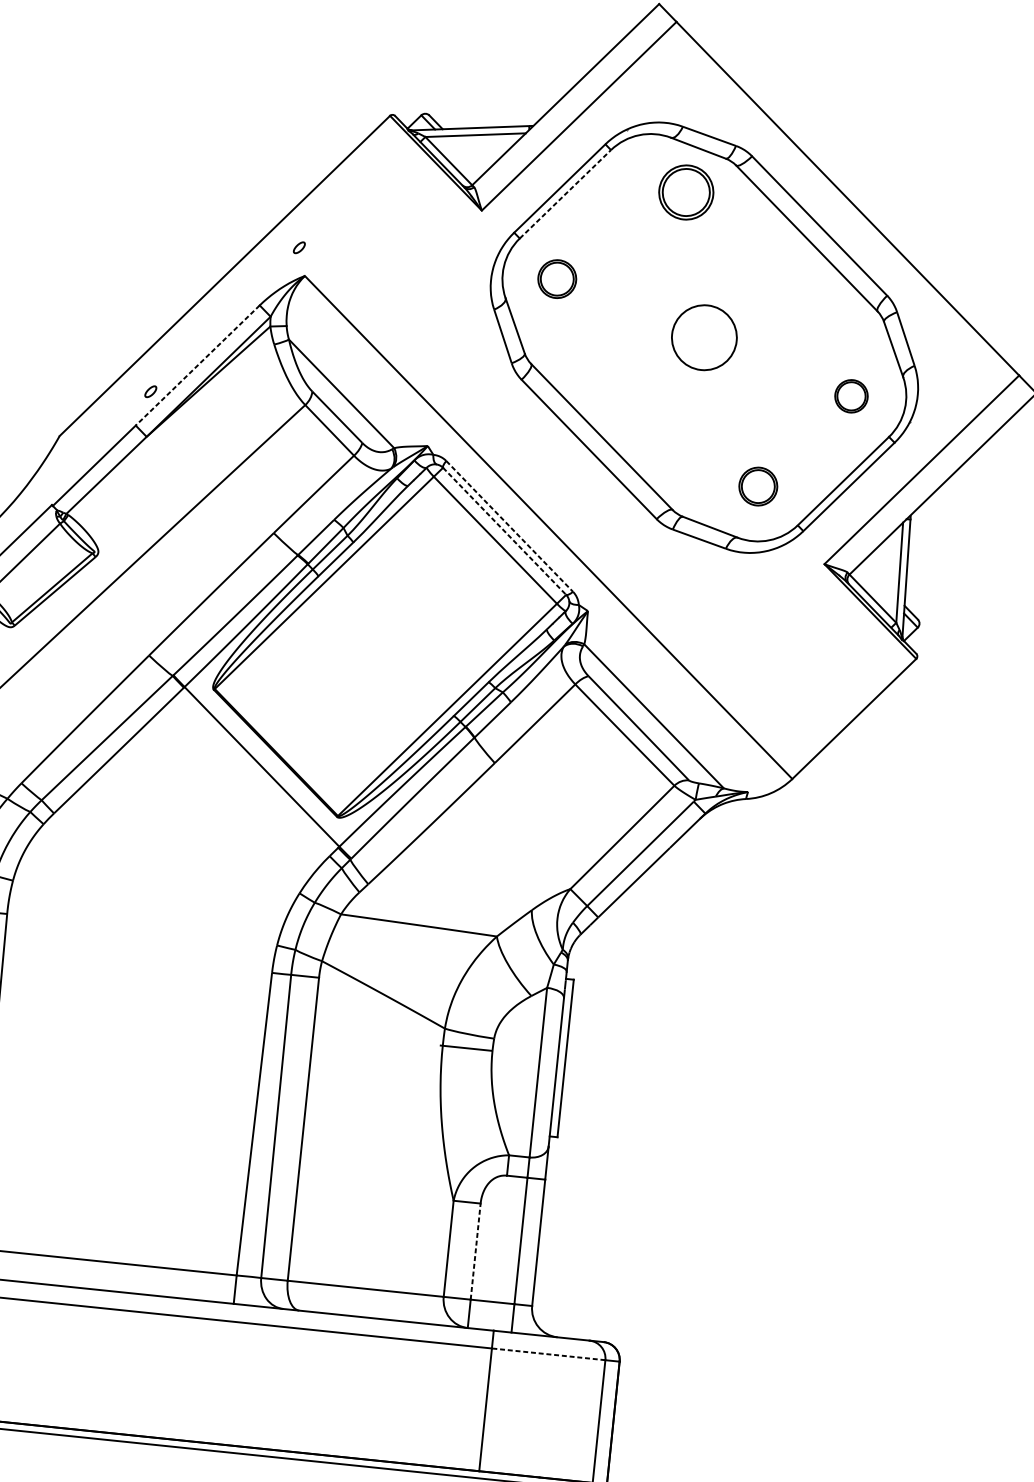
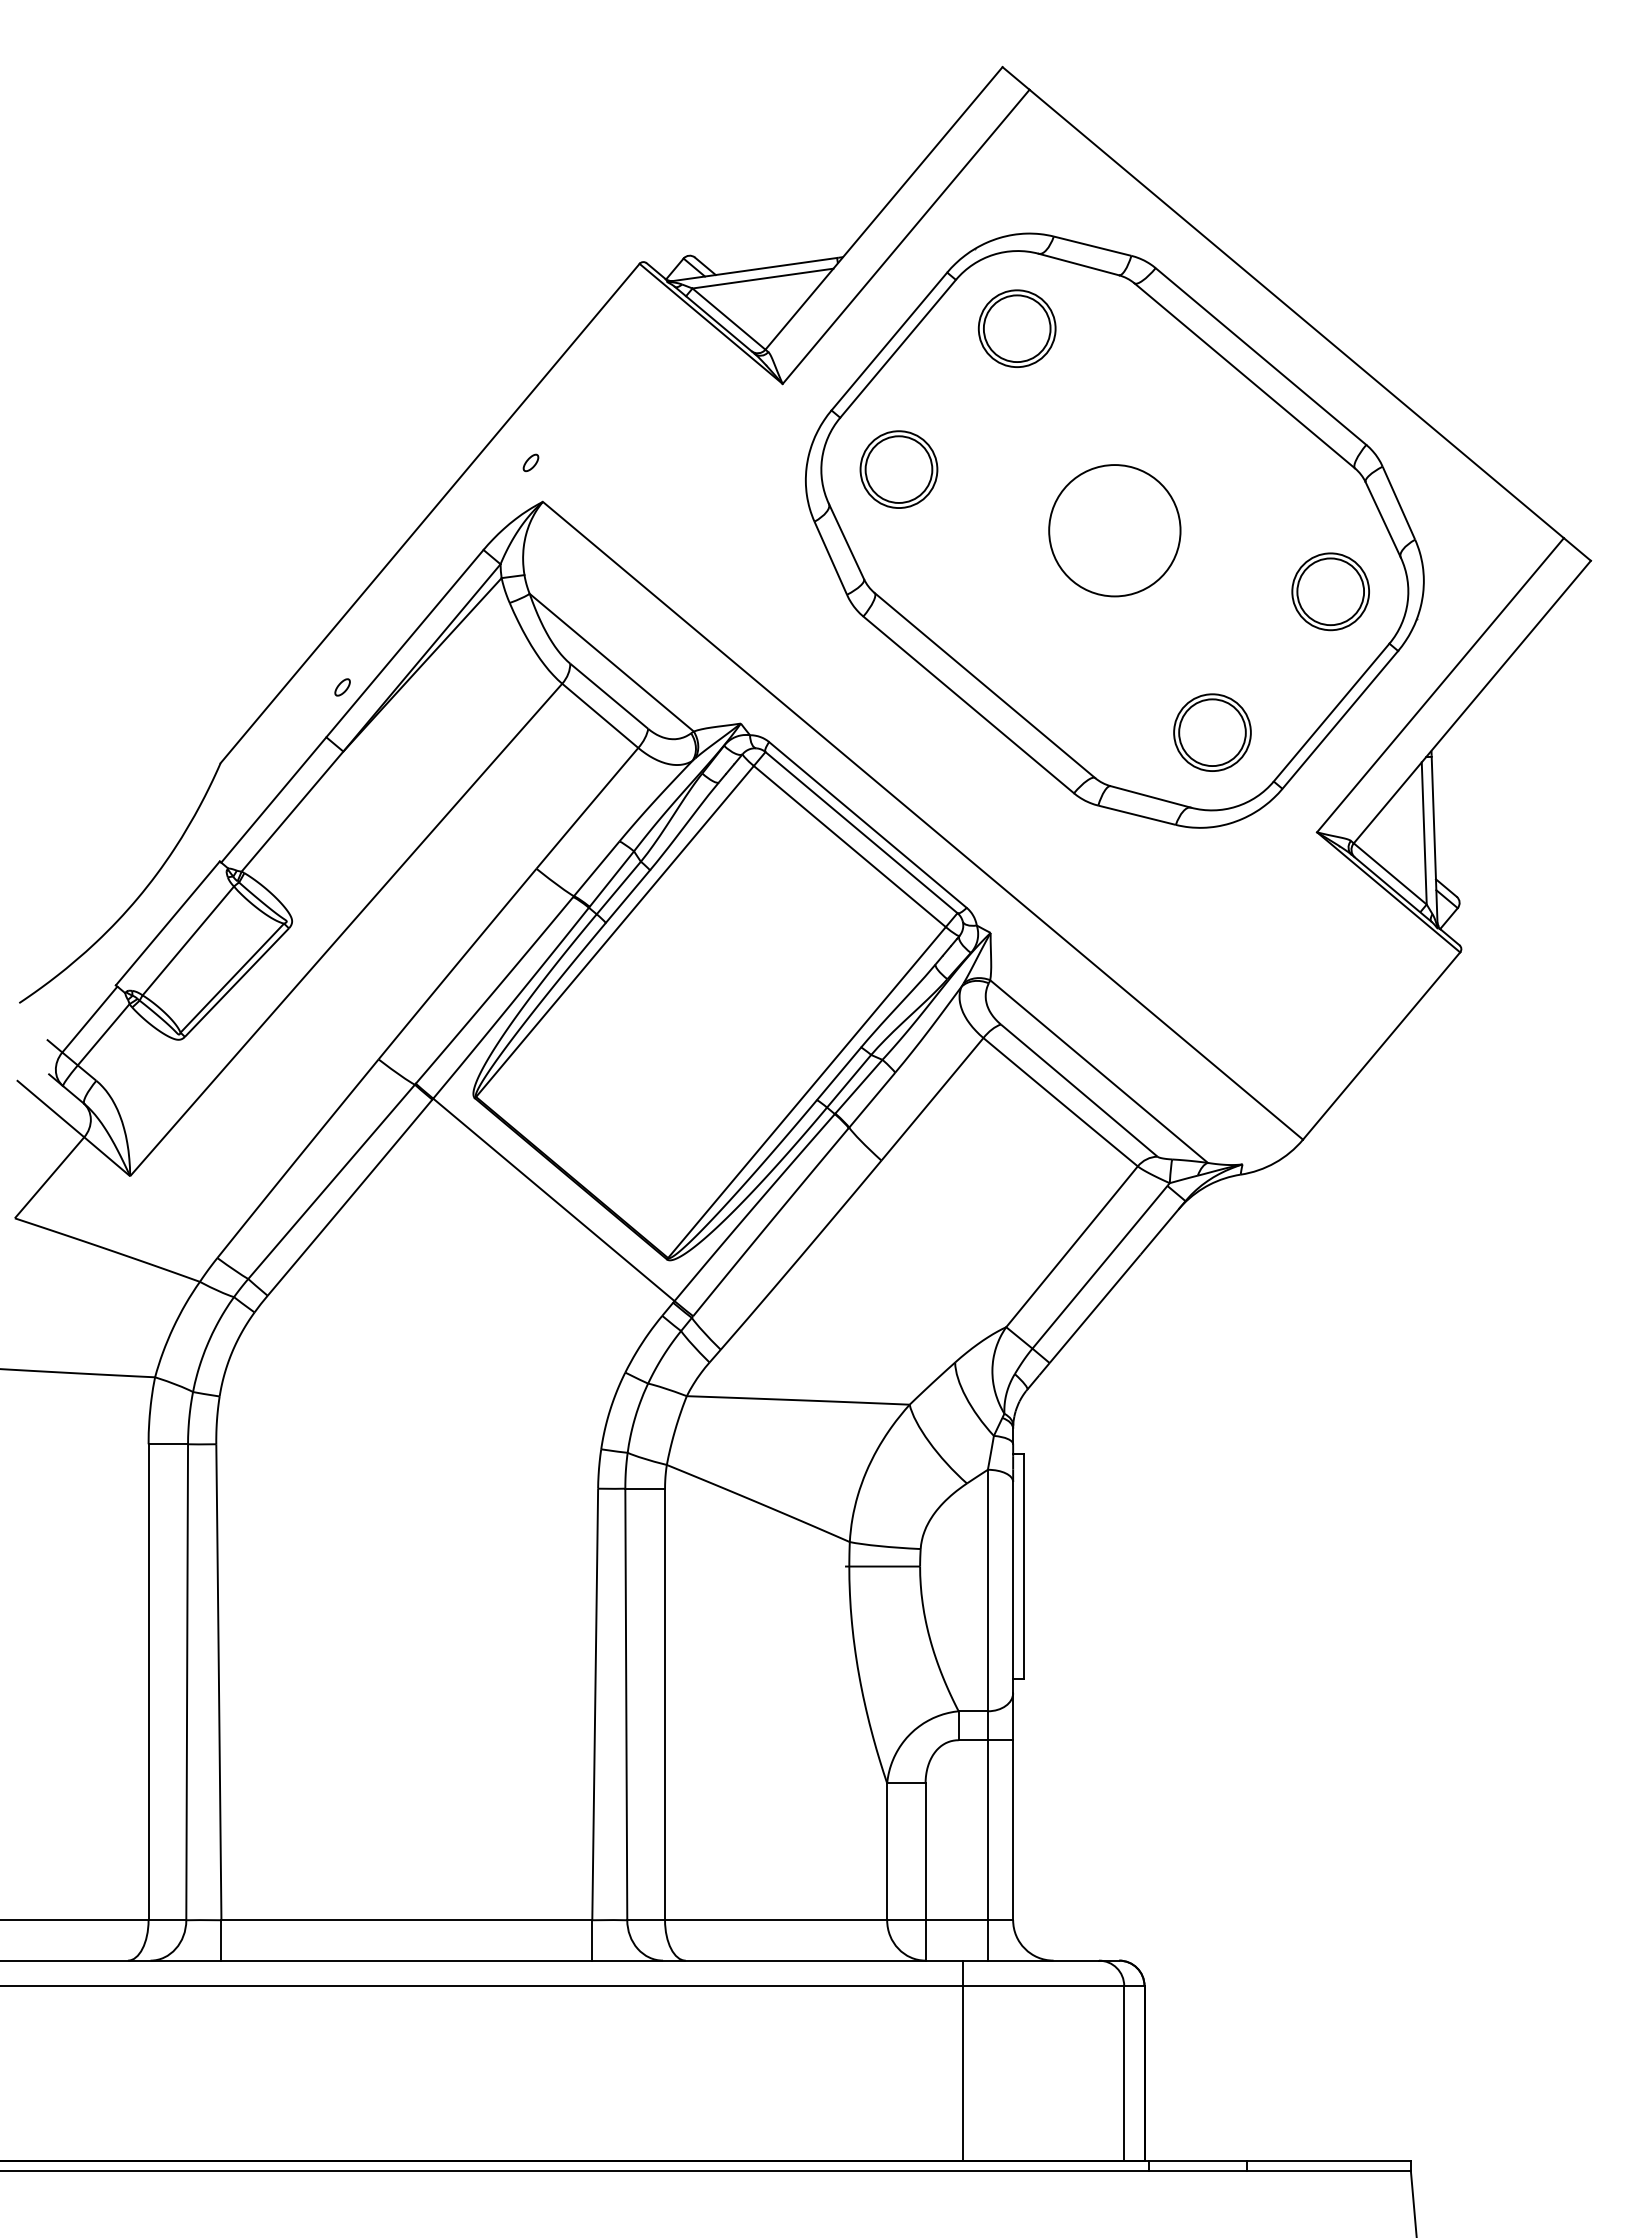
part: (685, 192) -> (1016, 328), moved
line: (565, 194) -> (898, 348), dashed -> solid
part: (556, 279) -> (898, 469), size x1.43
circle: (704, 337) -> (1114, 530), size x1.43
line: (197, 366) -> (404, 644), dashed -> solid
part: (851, 396) -> (1330, 591), size x1.67
part: (758, 486) -> (1212, 732), size x1.43
line: (509, 526) -> (867, 824), dashed -> solid
line: (504, 531) -> (861, 832), dashed -> solid
line: (475, 1251) -> (925, 1851), dashed -> solid
line: (548, 1354) -> (1043, 1985), dashed -> solid

